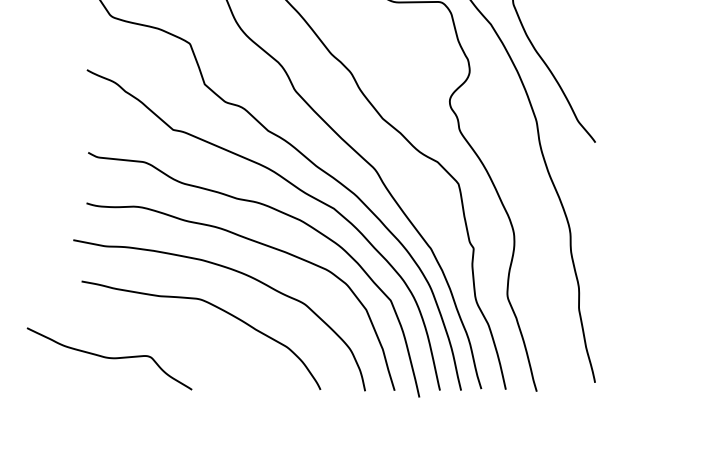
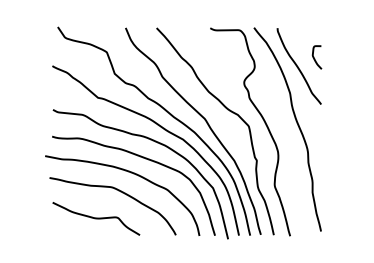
curve: (584, 55) -> (315, 58), added
curve: (109, 358) -> (96, 218), moved

